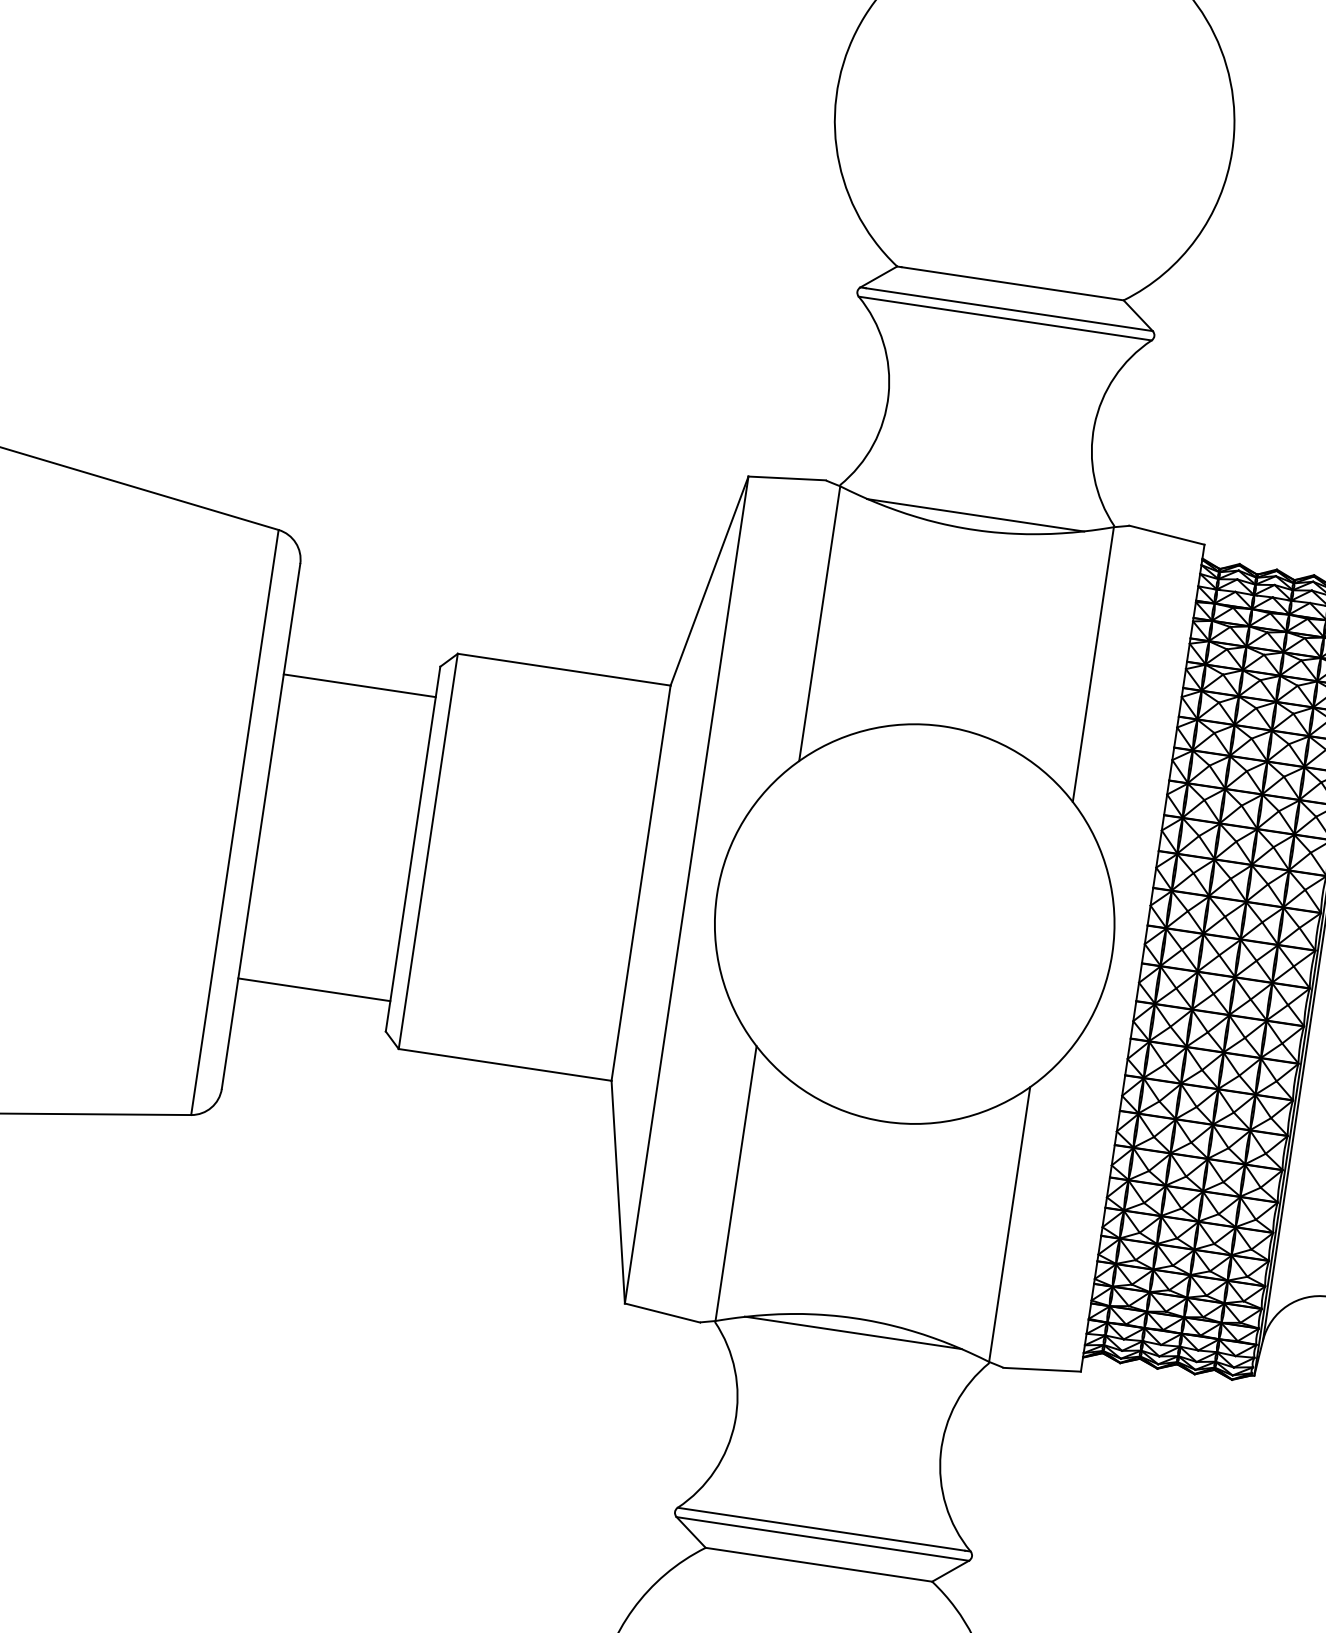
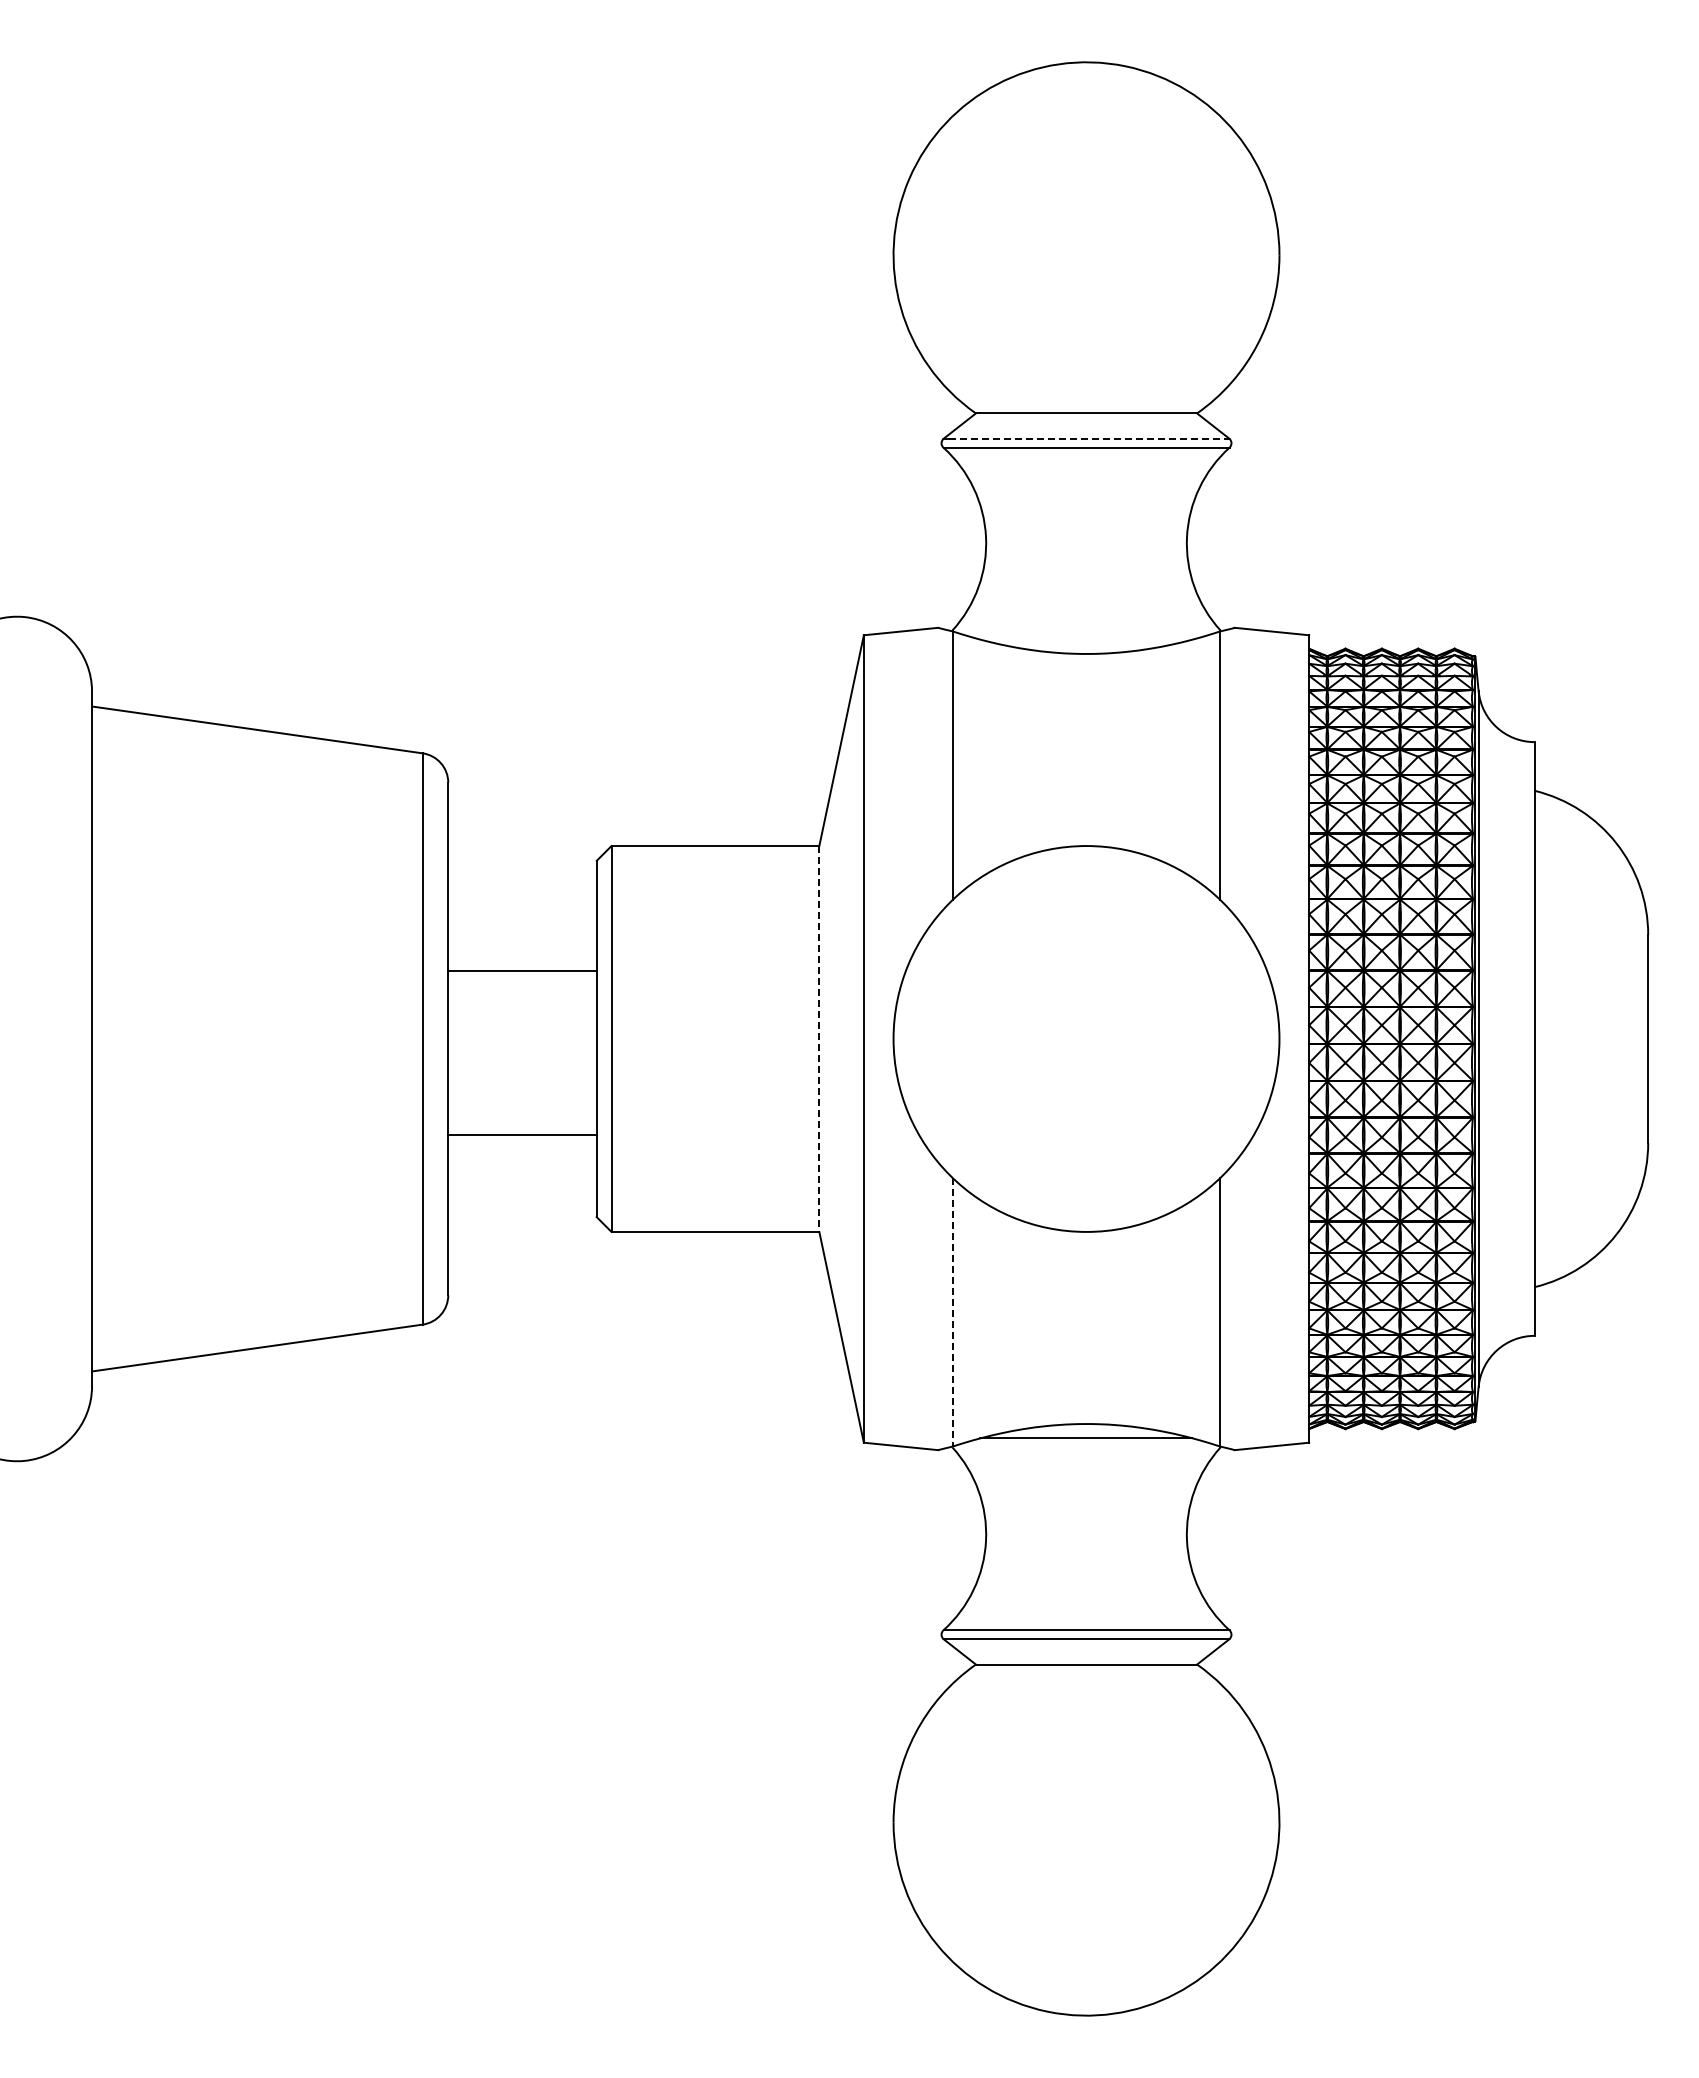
line: (1009, 309) -> (1089, 438), solid -> dashed
line: (975, 514) -> (1086, 639), removed
line: (359, 685) -> (522, 970), moved
line: (641, 882) -> (819, 1038), solid -> dashed
line: (314, 989) -> (522, 1135), moved
line: (735, 1183) -> (952, 1312), solid -> dashed

